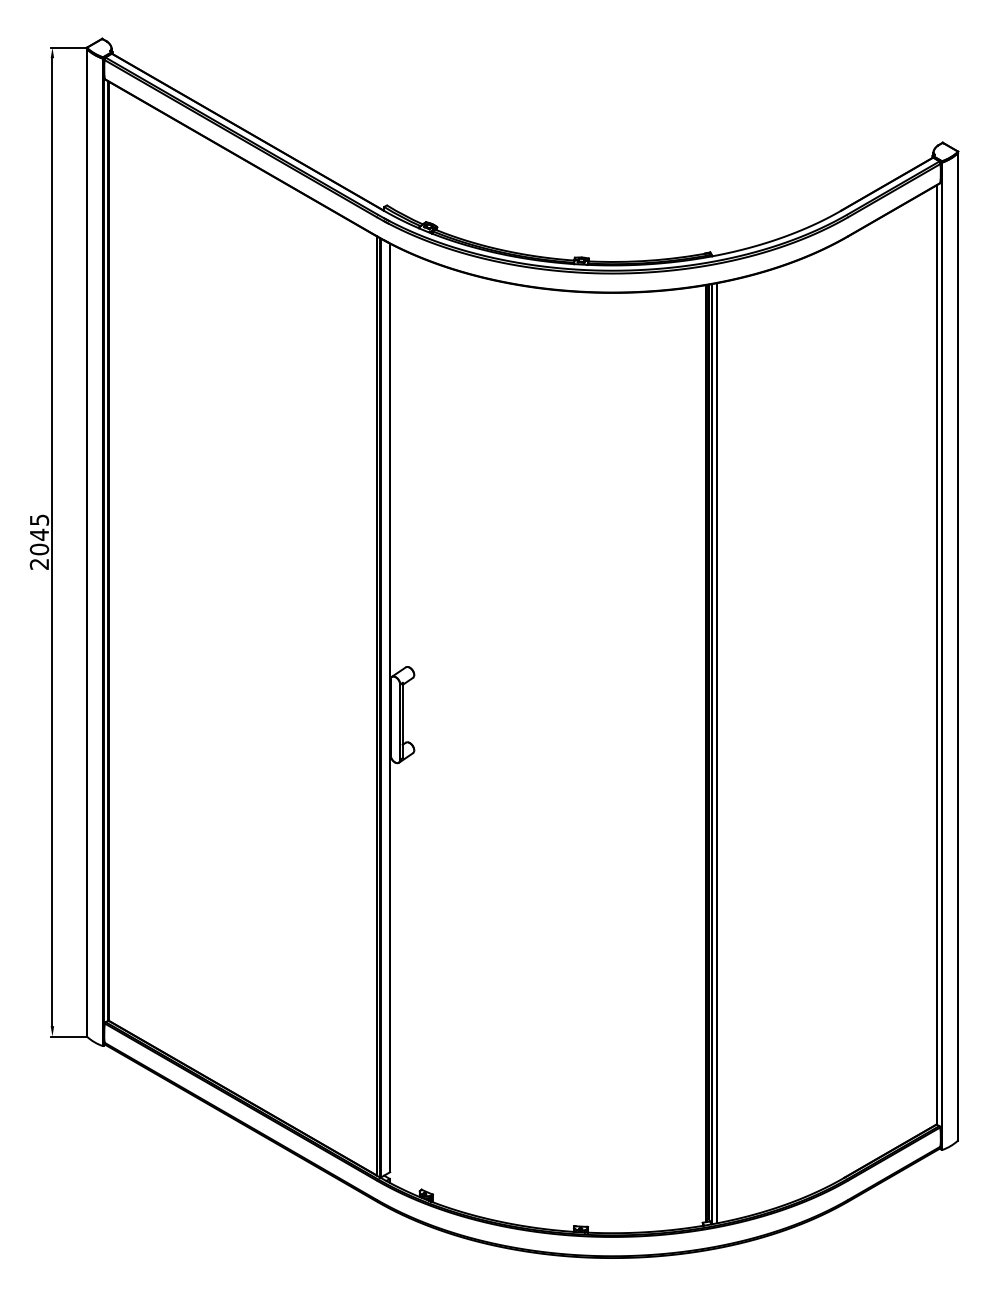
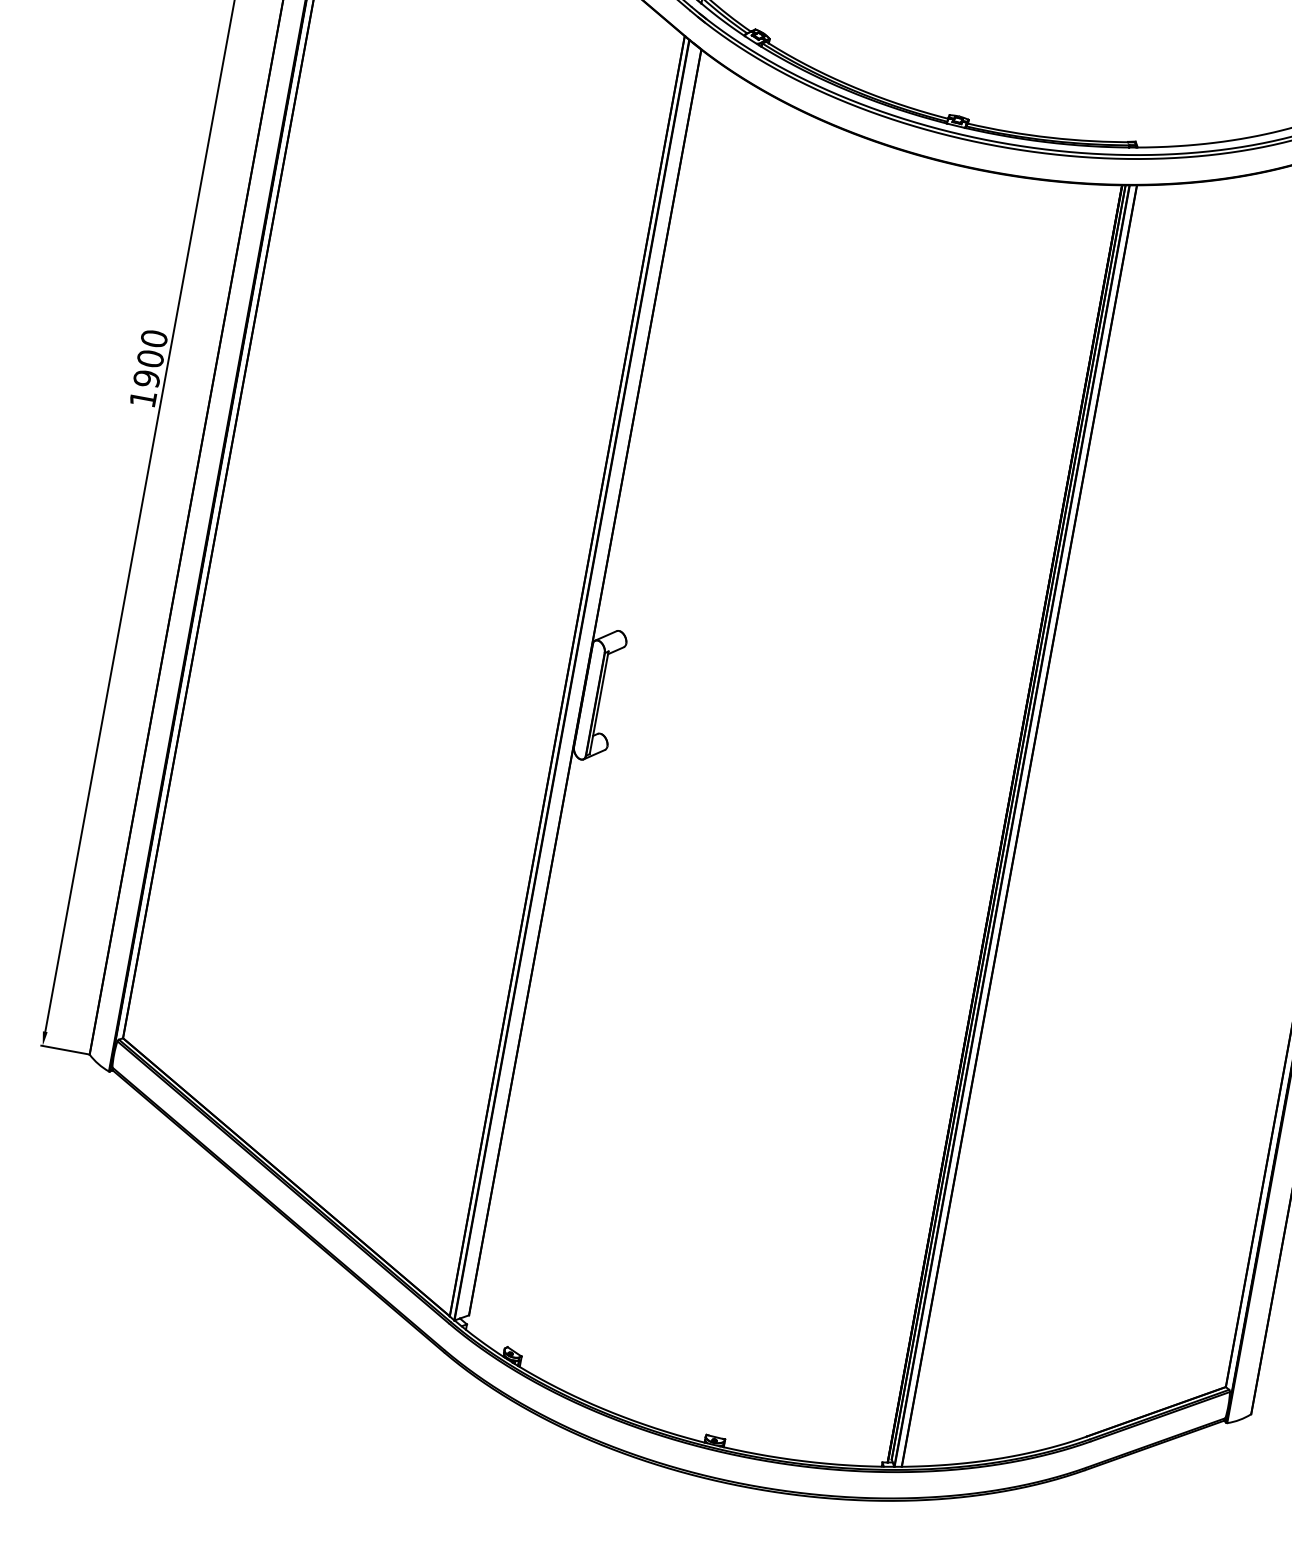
text: (39, 541) -> (148, 367), 2045 -> 1900

